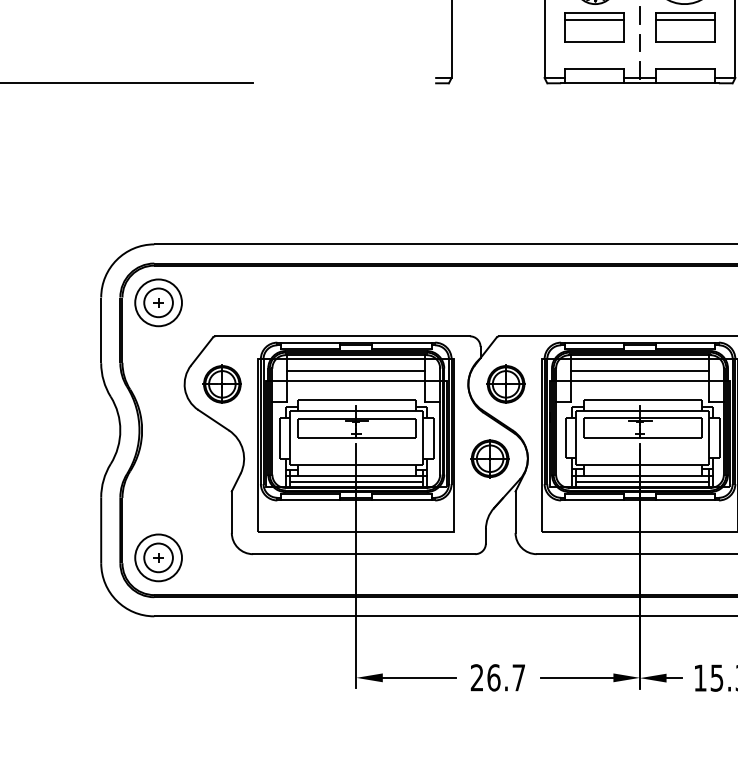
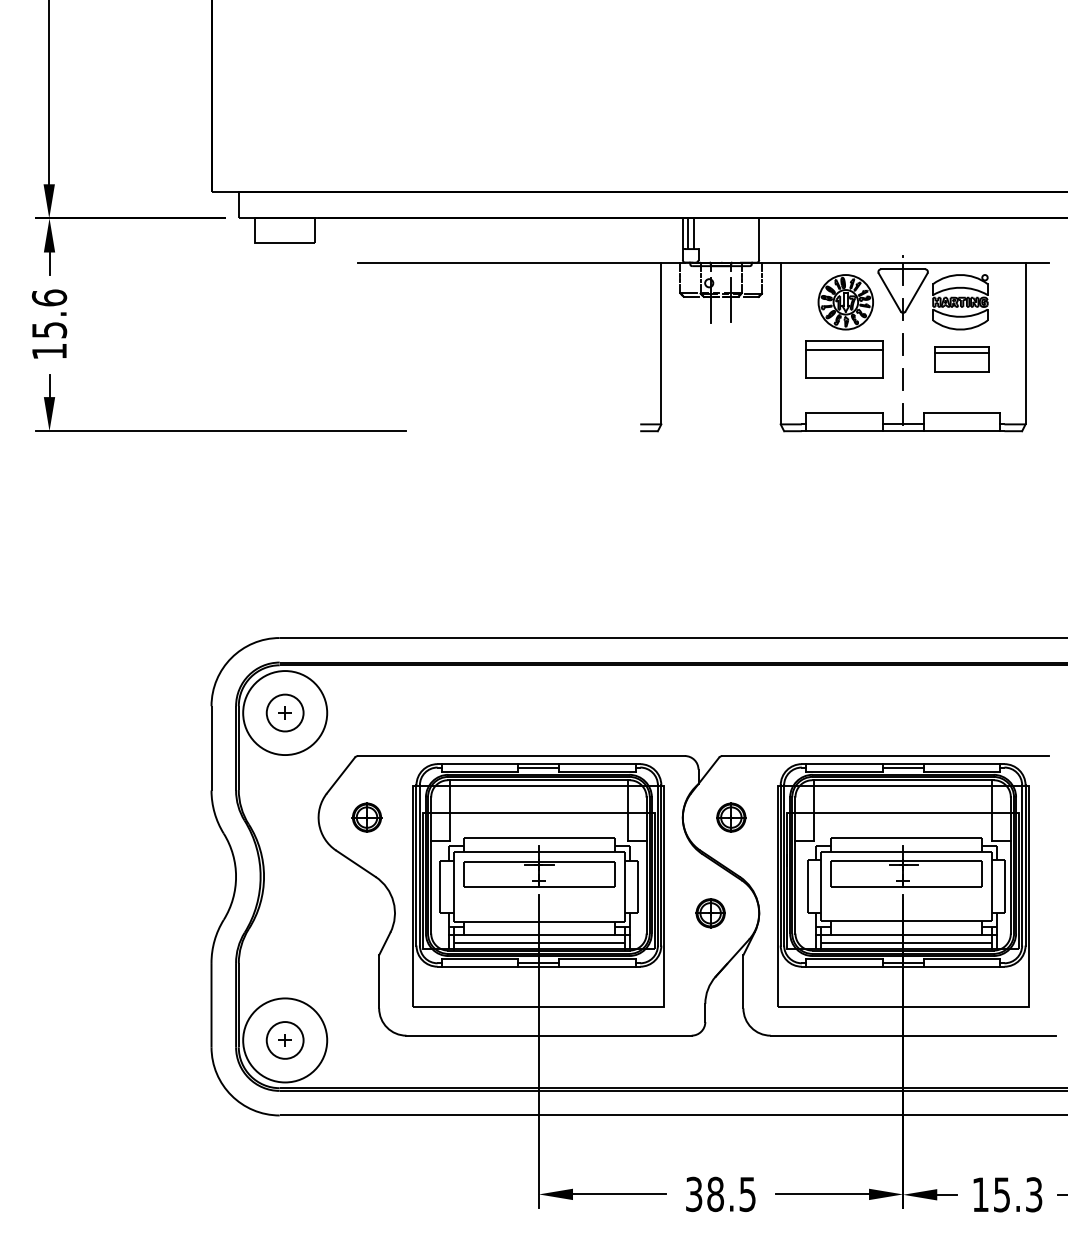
part: (685, 27) -> (961, 359), size x0.7
circle: (158, 303) -> (285, 713), size x1.4
line: (355, 370) -> (538, 799), removed
line: (639, 370) -> (902, 799), removed
part: (221, 384) -> (366, 817), size x0.6
part: (506, 384) -> (731, 817), size x0.6
part: (489, 459) -> (710, 913), size x0.6
circle: (158, 557) -> (285, 1040), size x1.4
text: (497, 677) -> (720, 1194), 26.7 -> 38.5

